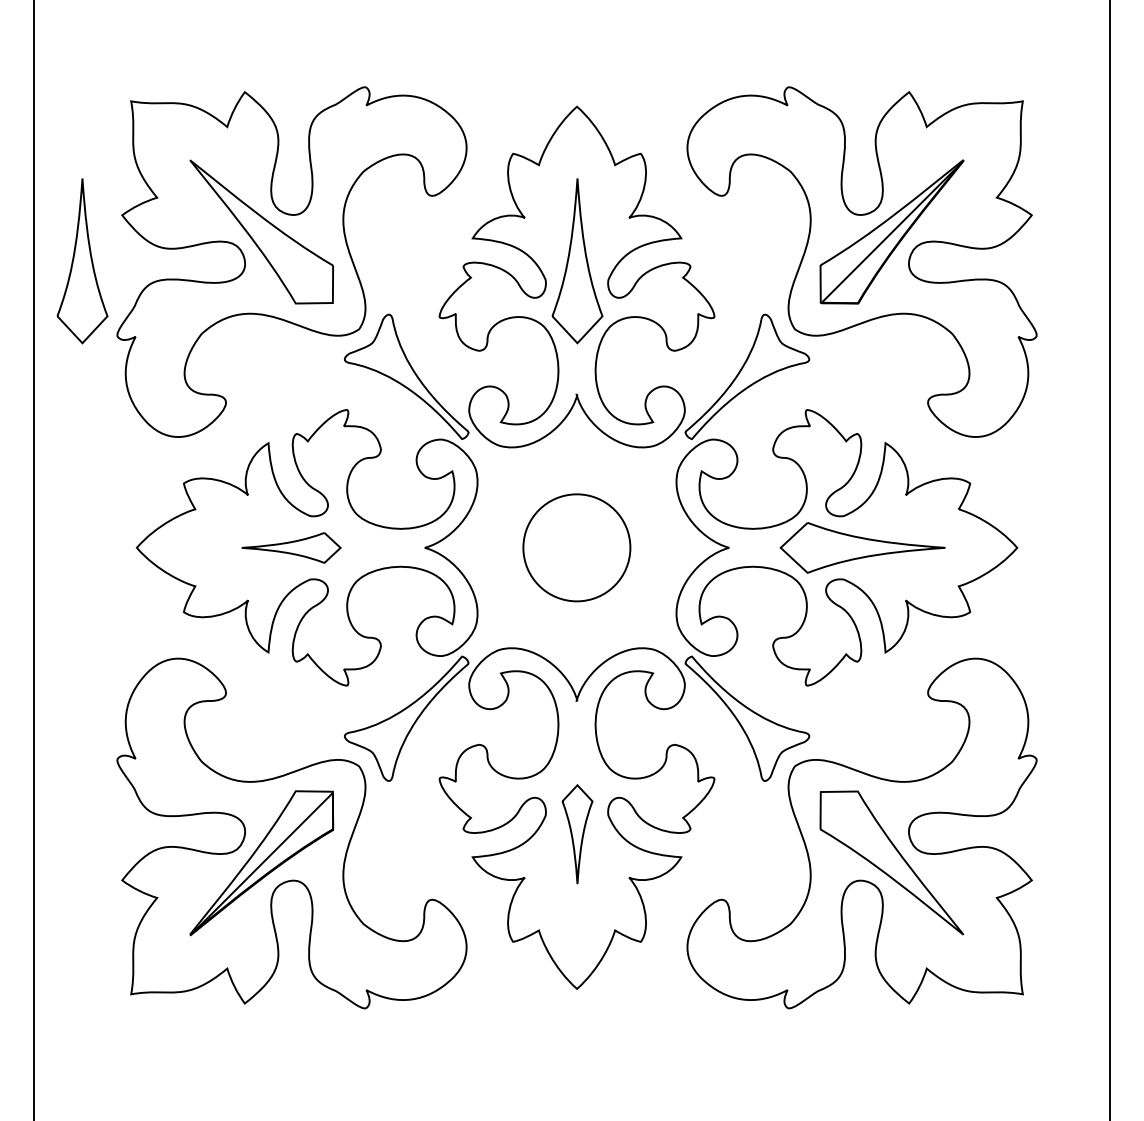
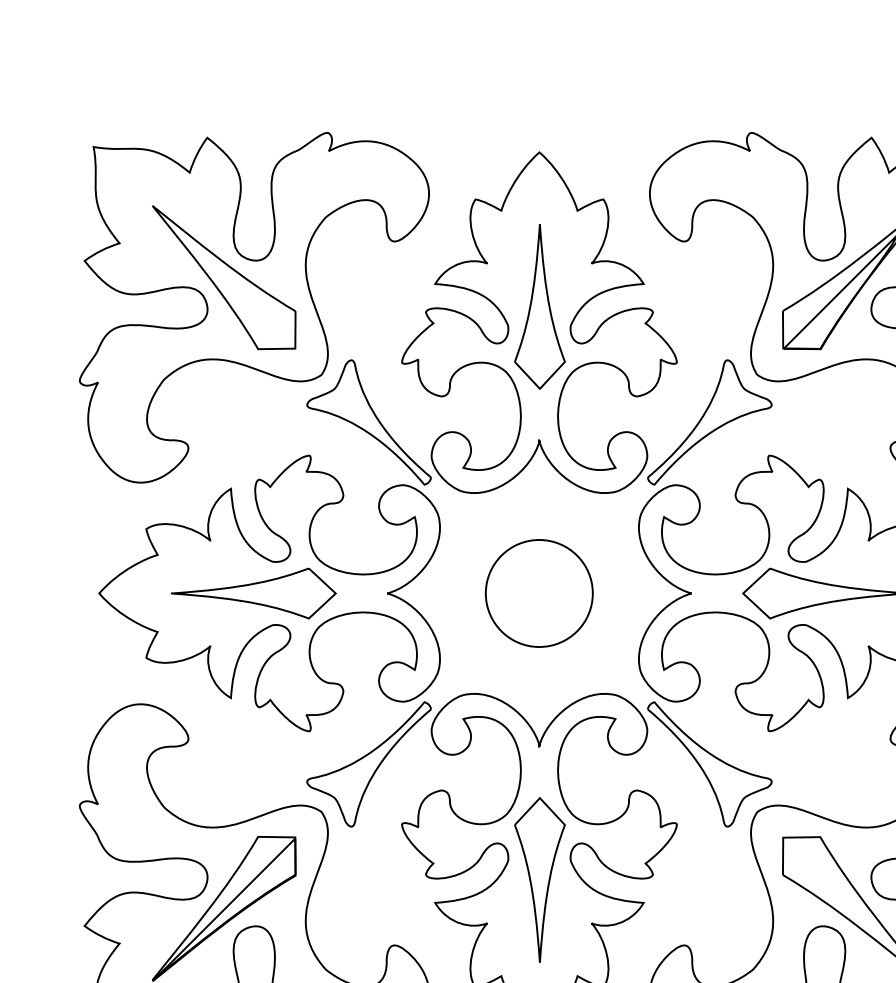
part: (82, 261) -> (44, 307), removed
part: (291, 547) -> (253, 593), size x1.67
part: (577, 834) -> (539, 880), size x1.67

